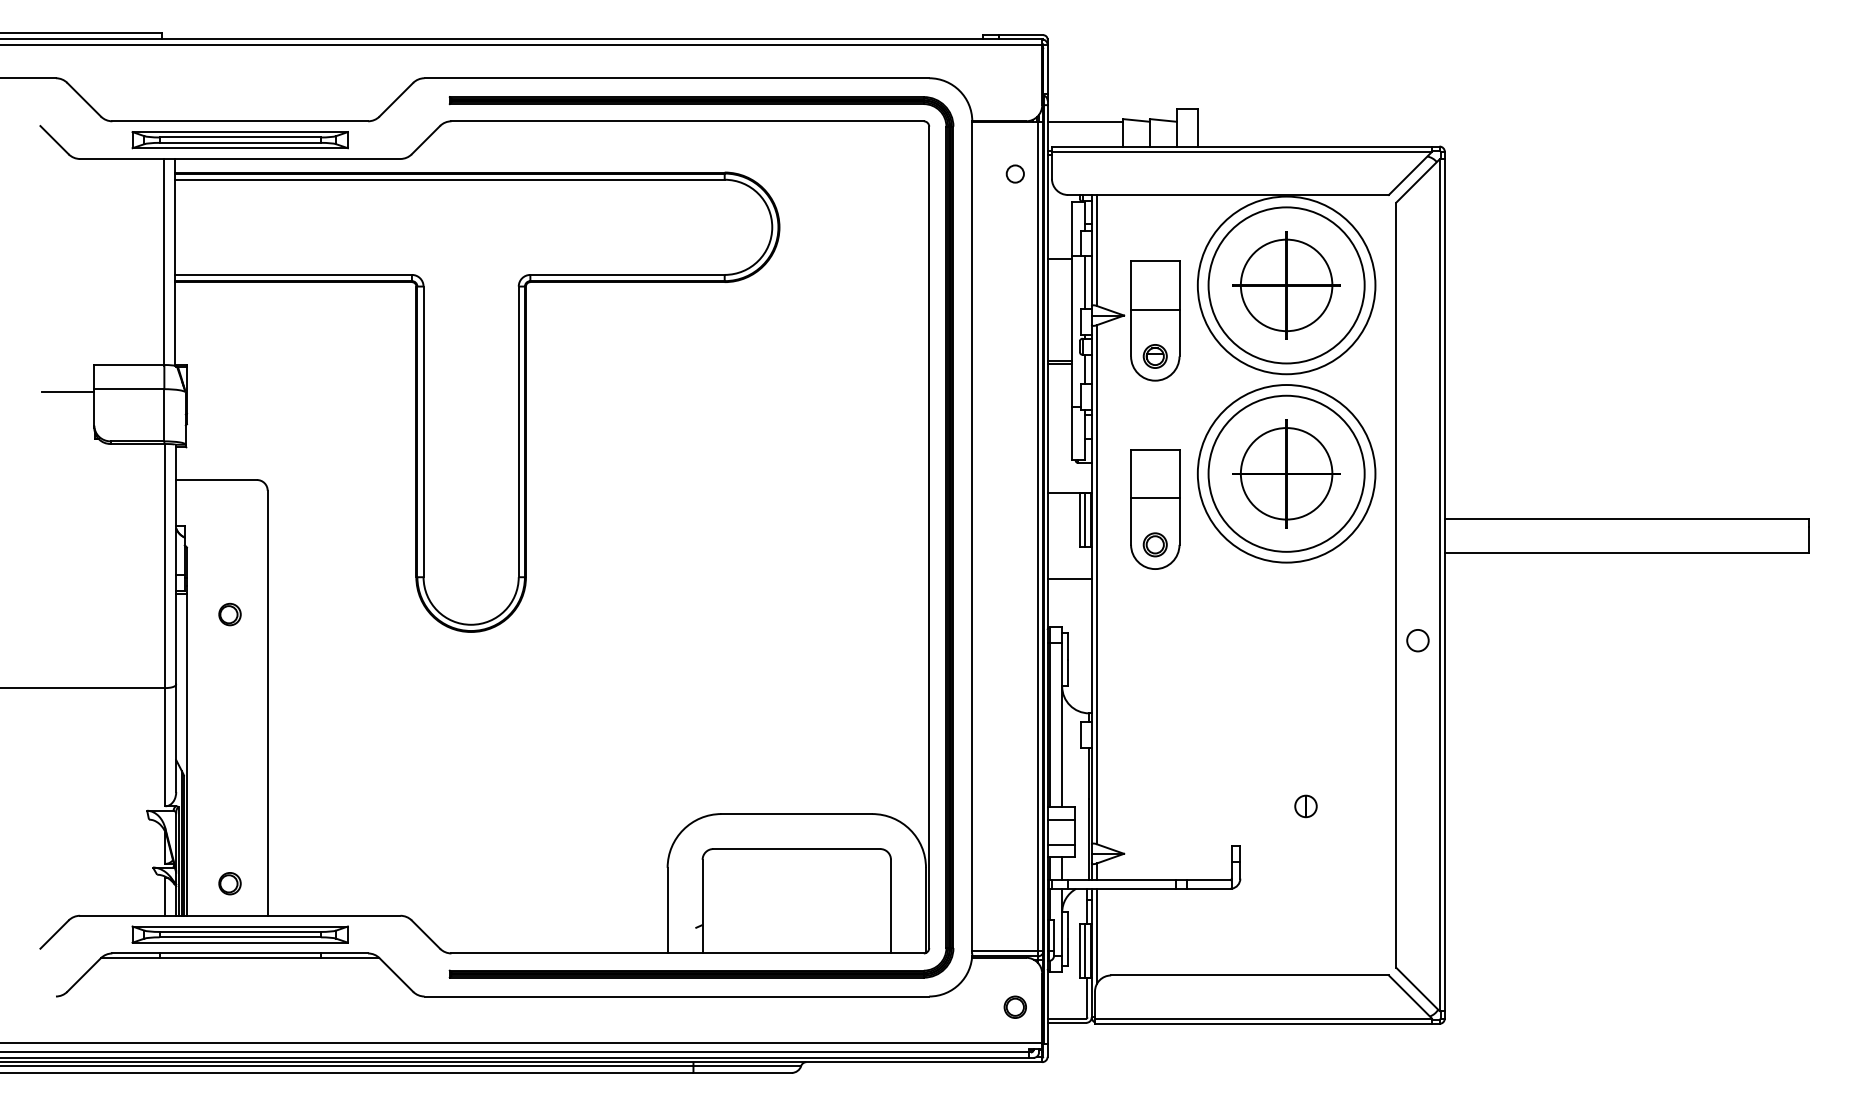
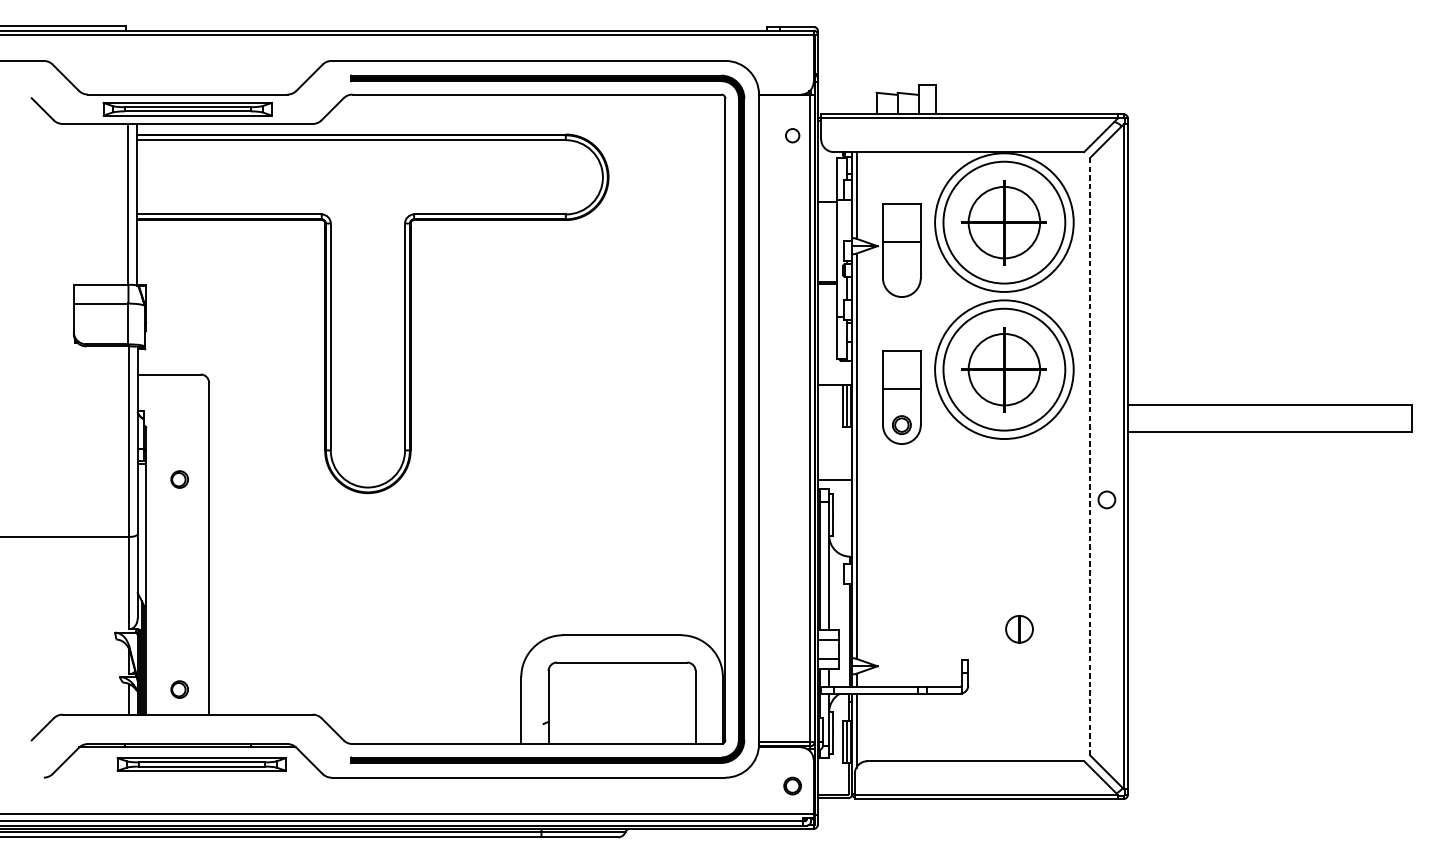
line: (1085, 121) -> (847, 94), removed
line: (1085, 282) -> (847, 220), removed
part: (1154, 356) -> (901, 278), removed
line: (67, 391) -> (52, 305), removed
line: (1069, 579) -> (834, 480), moved
line: (1396, 585) -> (1090, 456), solid -> dashed
part: (1305, 806) -> (1019, 629), size x1.6
part: (239, 934) -> (201, 764), moved

